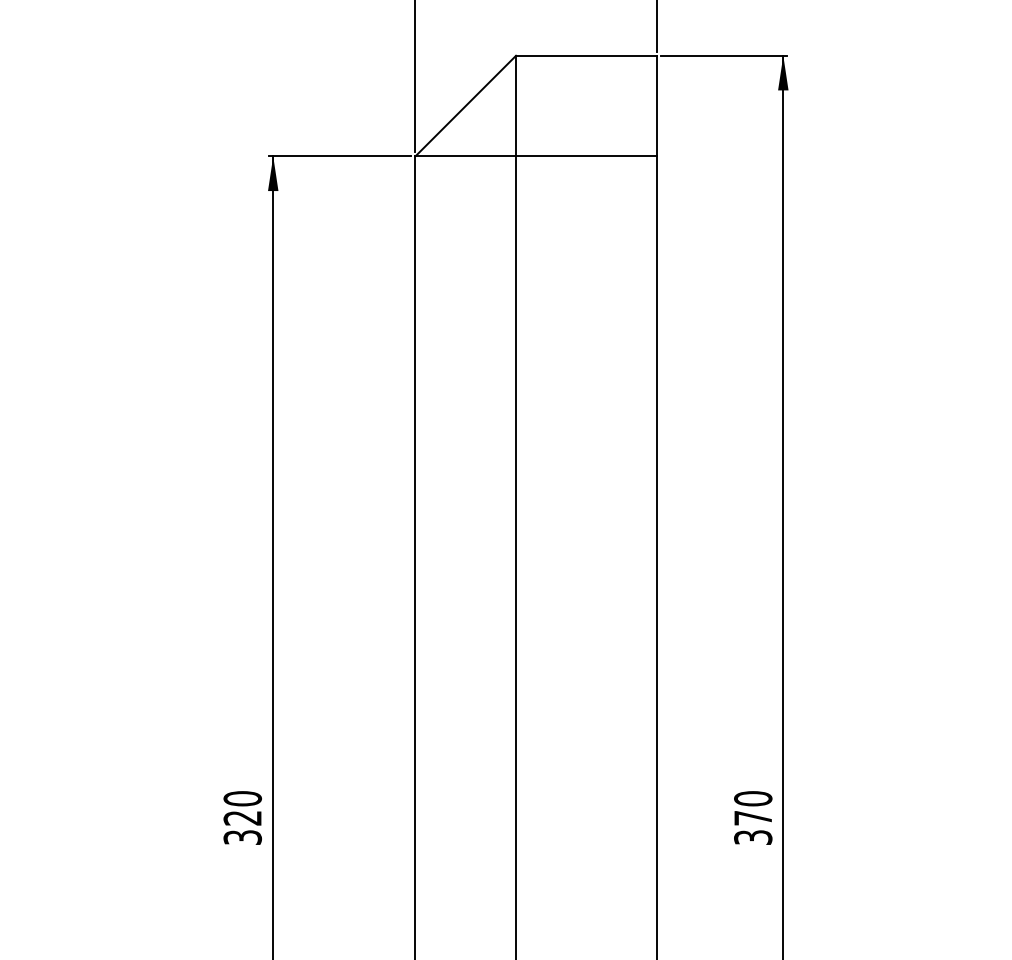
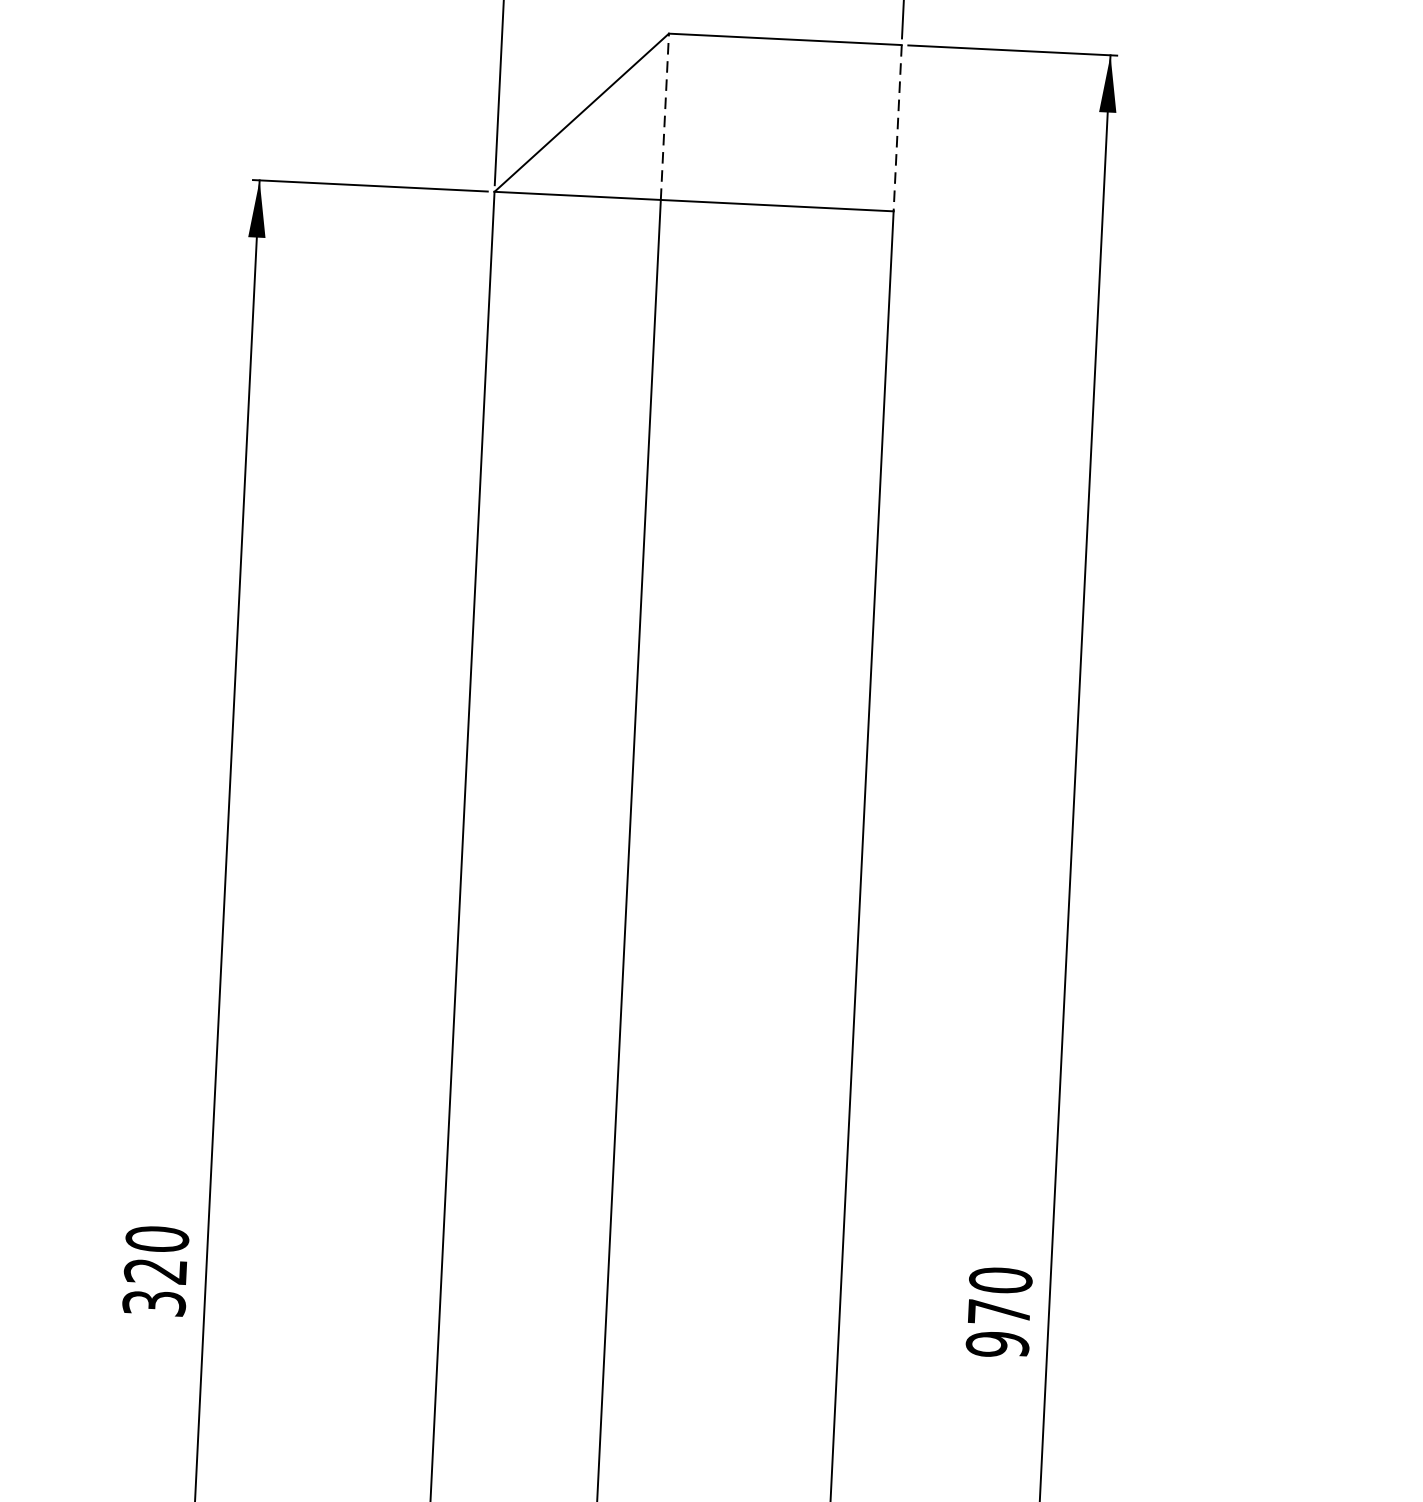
line: (516, 105) -> (665, 115), solid -> dashed
line: (656, 106) -> (896, 128), solid -> dashed
text: (753, 837) -> (998, 1344), 370 -> 970

